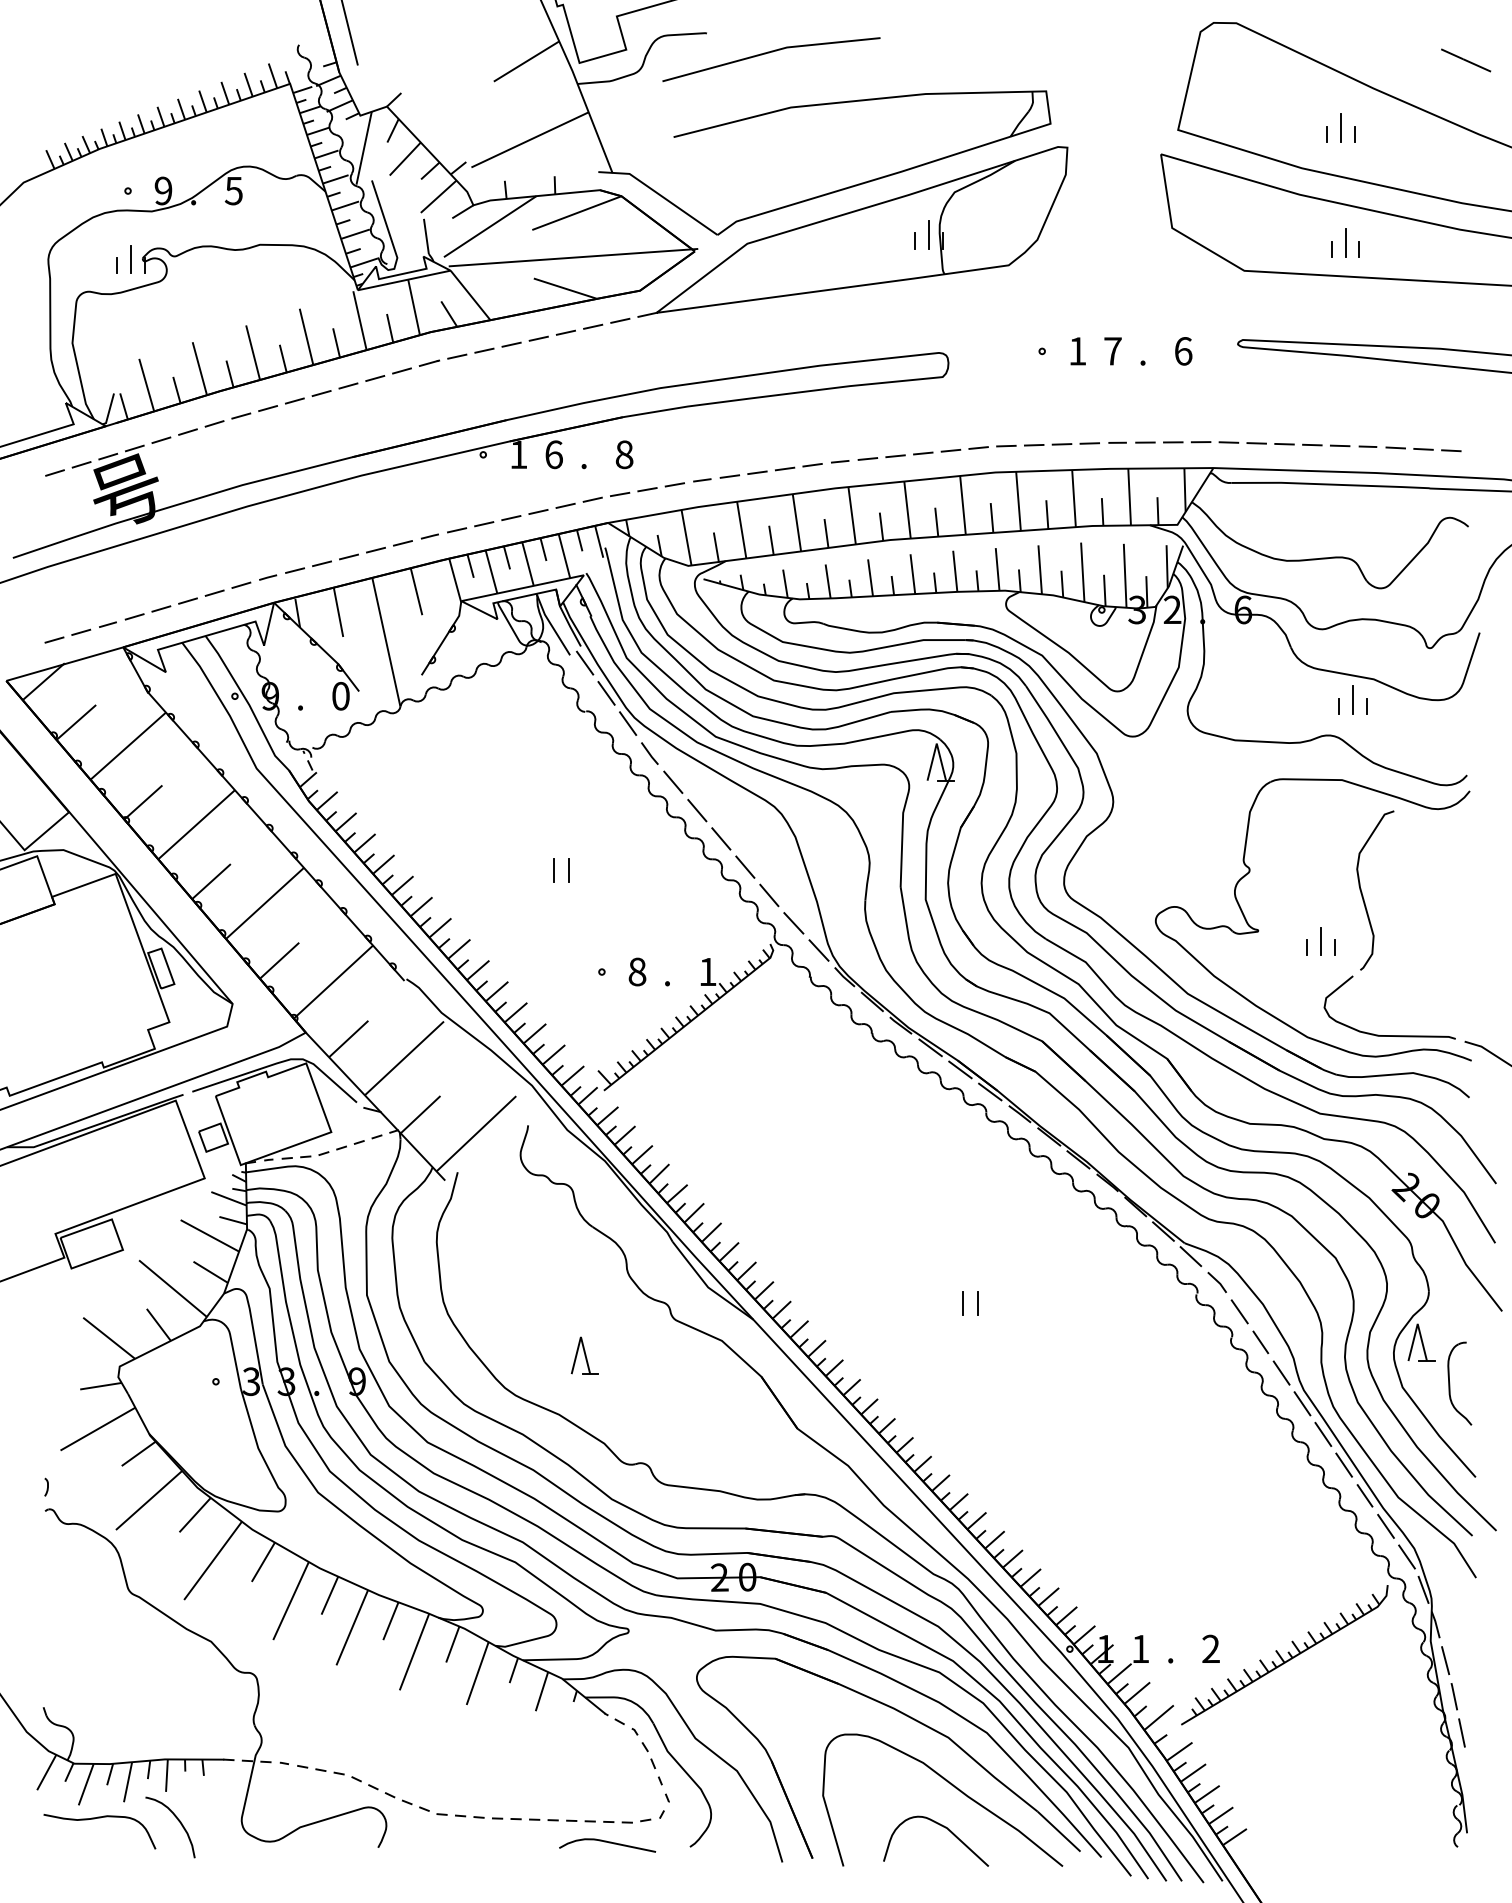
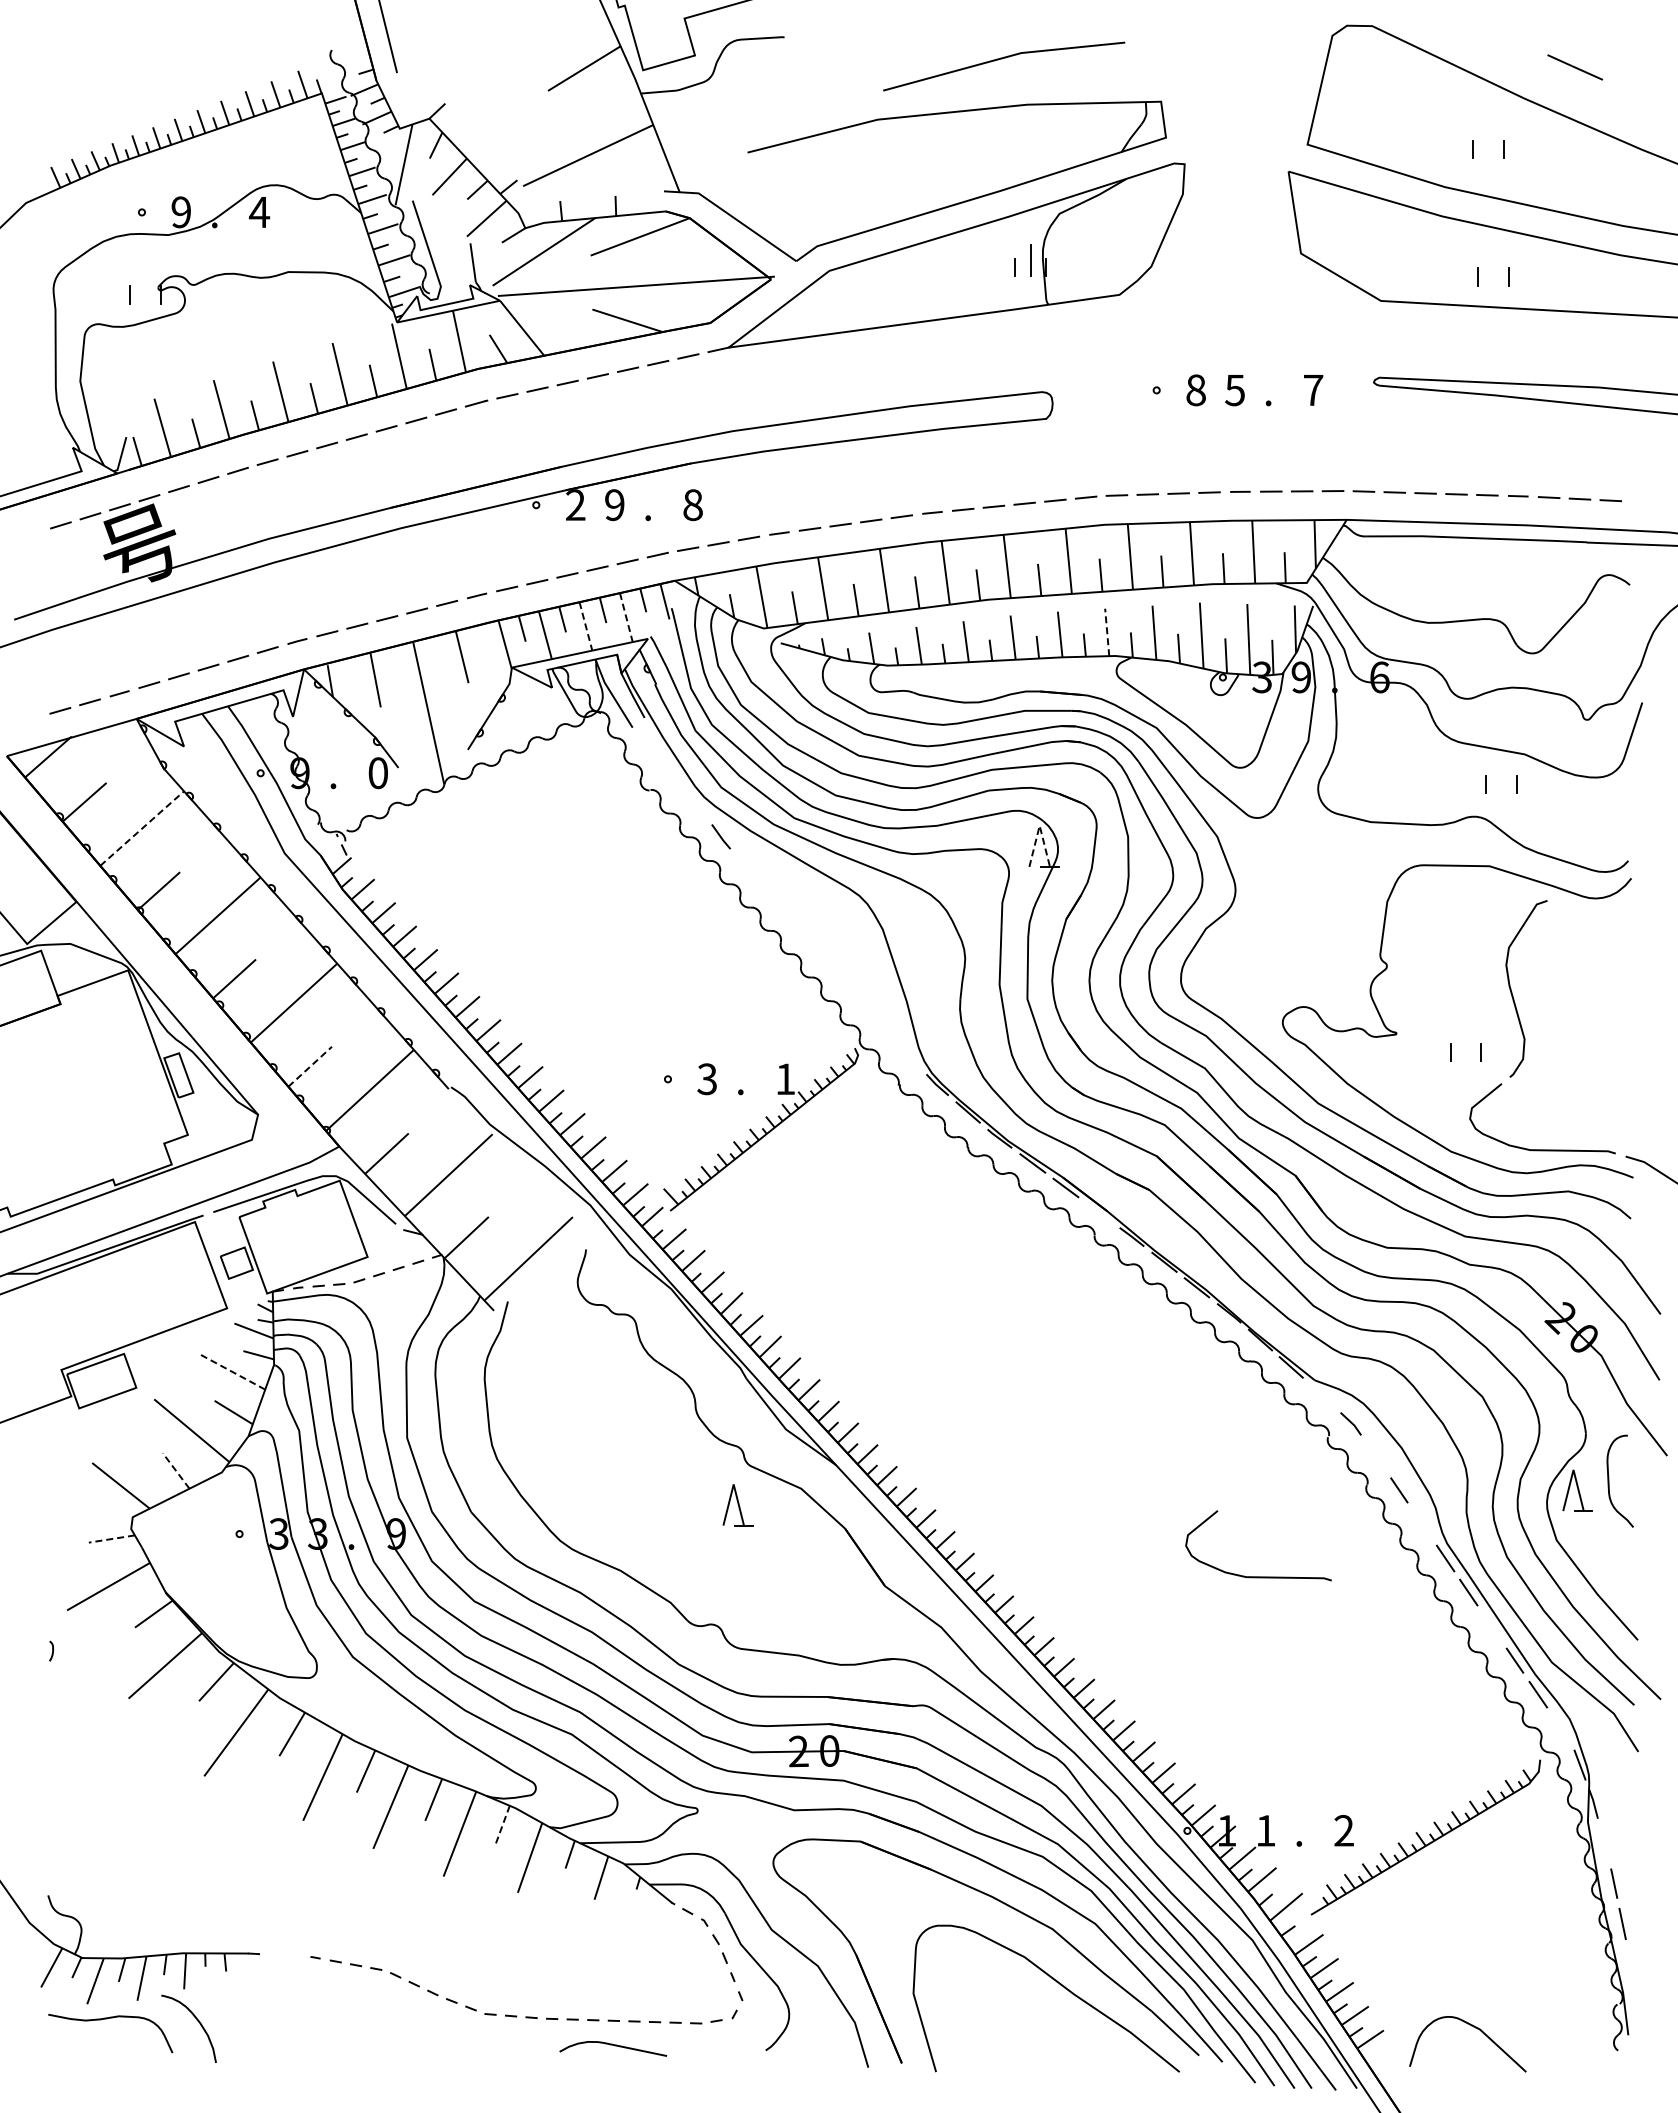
line: (769, 53) -> (1002, 59), moved
line: (1465, 60) -> (1574, 67), moved
line: (1341, 128) -> (1488, 142), removed
text: (233, 191) -> (259, 212), 5 -> 4
line: (1345, 242) -> (1493, 269), removed
line: (131, 258) -> (145, 287), removed
text: (1077, 351) -> (1195, 390), 1 -> 8
text: (1112, 351) -> (1234, 390), 7 -> 5
text: (1183, 351) -> (1313, 390), 6 -> 7
text: (518, 454) -> (575, 504), 1 -> 2
text: (553, 455) -> (614, 505), 6 -> 9
line: (564, 556) -> (626, 618), solid -> dashed
line: (528, 564) -> (586, 626), solid -> dashed
line: (997, 569) -> (1107, 632), solid -> dashed
text: (1172, 610) -> (1301, 677), 2 -> 9
line: (585, 663) -> (649, 736), removed
line: (606, 692) -> (673, 769), removed
line: (1352, 700) -> (1501, 777), removed
line: (627, 723) -> (696, 803), removed
line: (936, 743) -> (1039, 825), solid -> dashed
line: (128, 746) -> (142, 828), solid -> dashed
line: (673, 782) -> (747, 868), removed
line: (696, 810) -> (773, 899), removed
line: (721, 838) -> (800, 931), removed
line: (745, 866) -> (827, 962), removed
line: (553, 870) -> (614, 966), removed
line: (568, 870) -> (630, 966), removed
line: (769, 895) -> (853, 994), removed
line: (793, 922) -> (880, 1024), removed
line: (1320, 940) -> (1465, 1044), removed
line: (818, 950) -> (908, 1055), removed
line: (279, 960) -> (310, 1066), solid -> dashed
text: (637, 972) -> (707, 1079), 8 -> 3
line: (989, 1092) -> (1098, 1212), removed
line: (209, 1236) -> (232, 1372), solid -> dashed
line: (1190, 1256) -> (1321, 1394), removed
line: (962, 1302) -> (1068, 1446), removed
line: (977, 1302) -> (1084, 1446), removed
line: (1239, 1311) -> (1375, 1456), removed
line: (158, 1324) -> (175, 1470), solid -> dashed
part: (584, 1356) -> (737, 1505), moved
line: (1281, 1373) -> (1422, 1524), removed
part: (1450, 1383) -> (1609, 1480), moved
line: (100, 1386) -> (111, 1539), solid -> dashed
curve: (1133, 1419) -> (1258, 1576), added
line: (1343, 1465) -> (1491, 1626), removed
line: (1406, 1556) -> (1561, 1728), removed
line: (452, 1645) -> (502, 1826), solid -> dashed
line: (1445, 1660) -> (1604, 1843), removed
part: (231, 1665) -> (256, 1849), removed
curve: (942, 1827) -> (1475, 2028), moved
curve: (608, 1843) -> (614, 2046), moved

